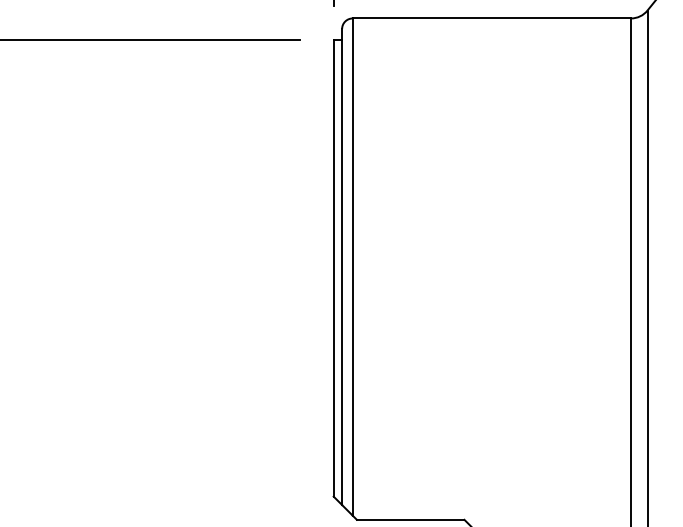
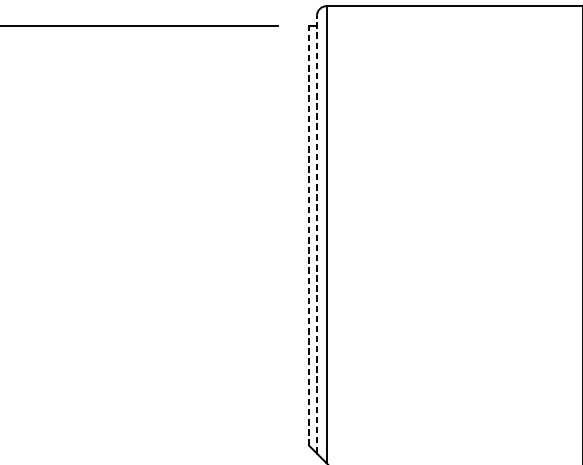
line: (342, 266) -> (317, 234), solid -> dashed
line: (333, 268) -> (309, 236), solid -> dashed

